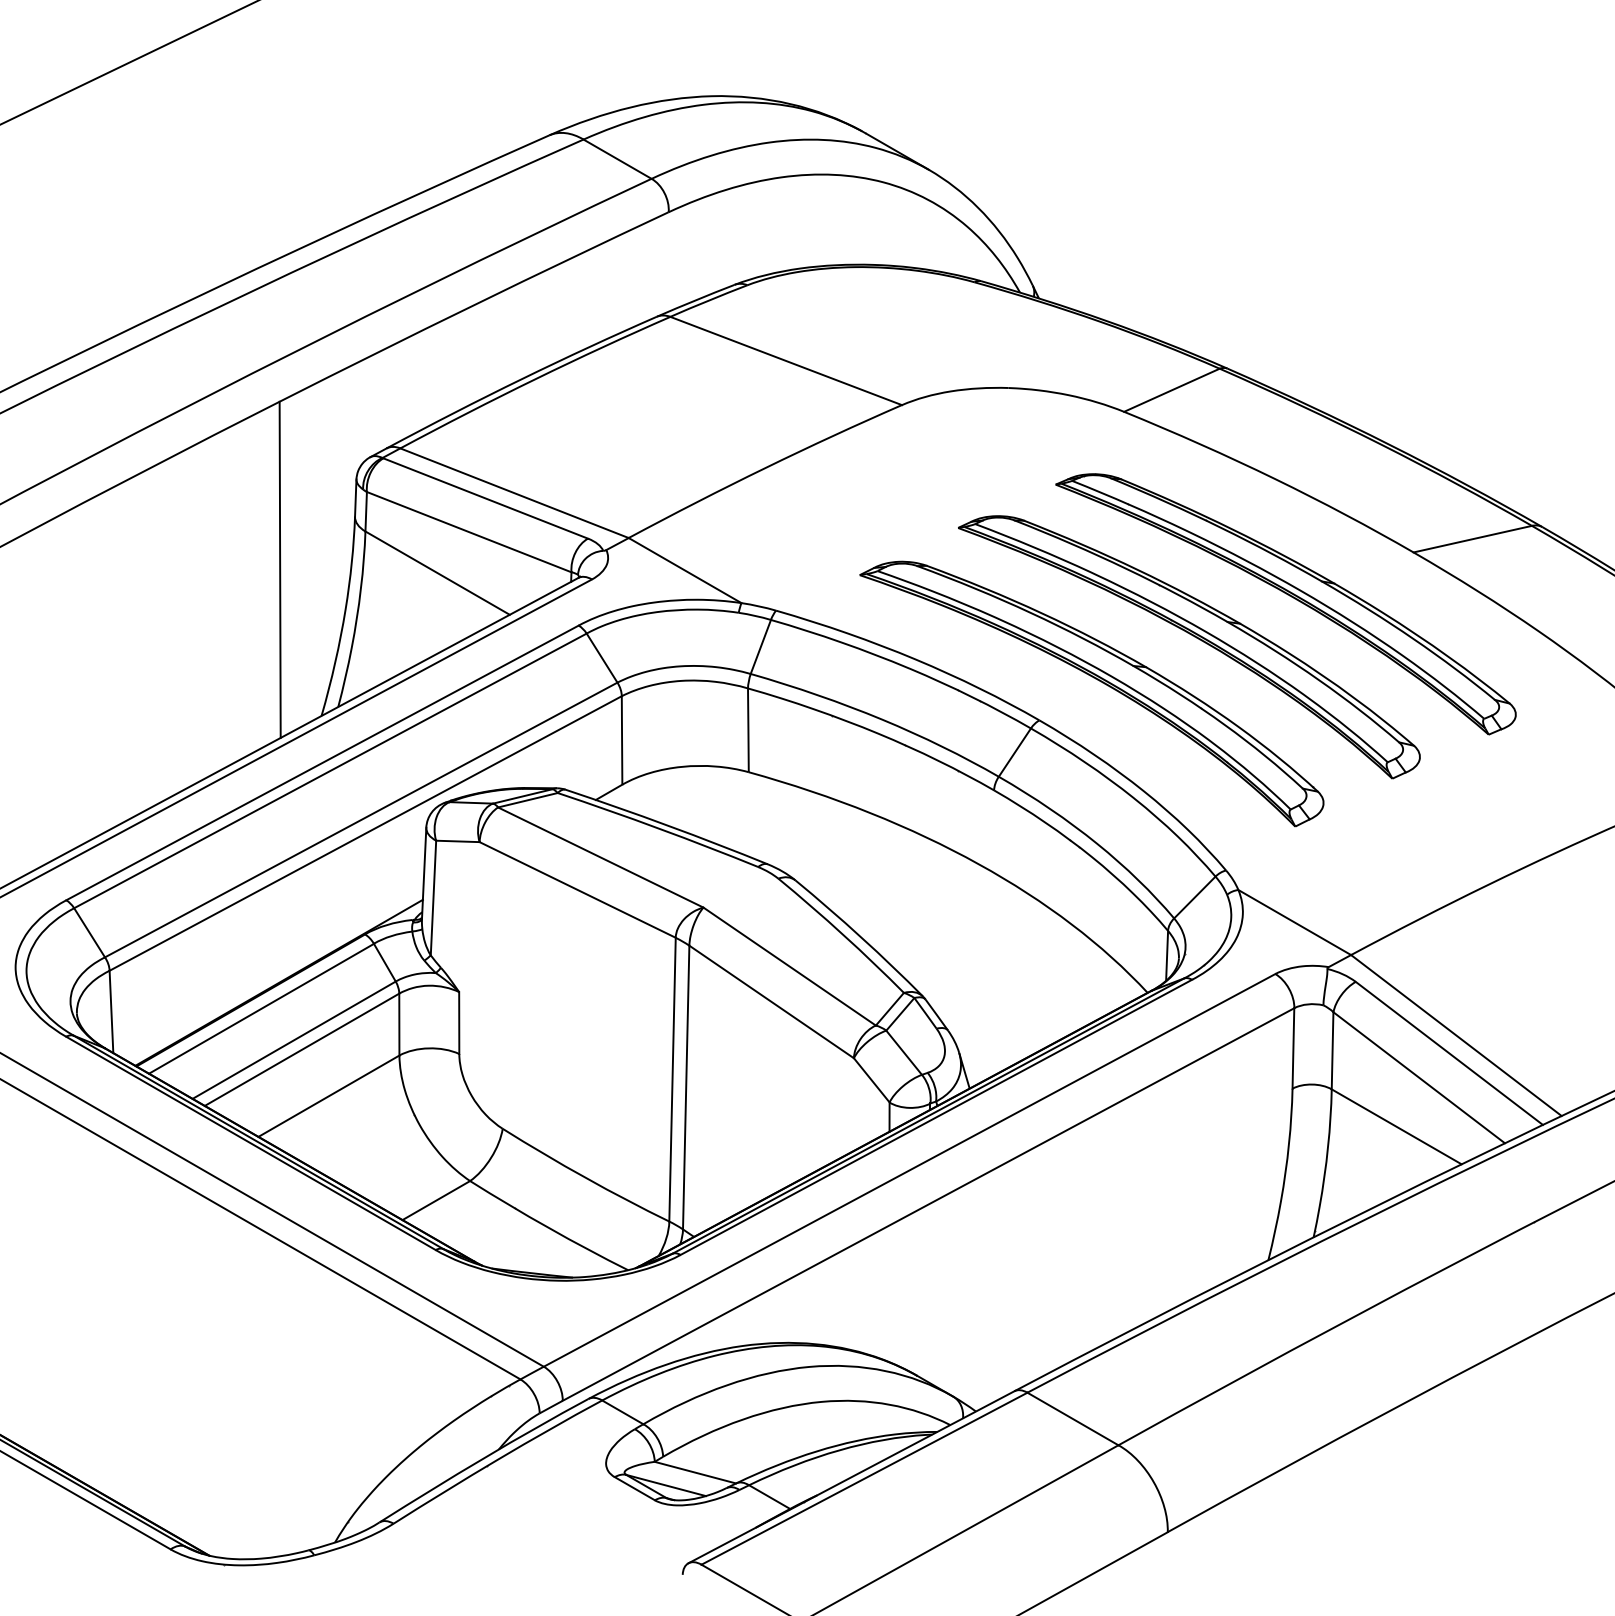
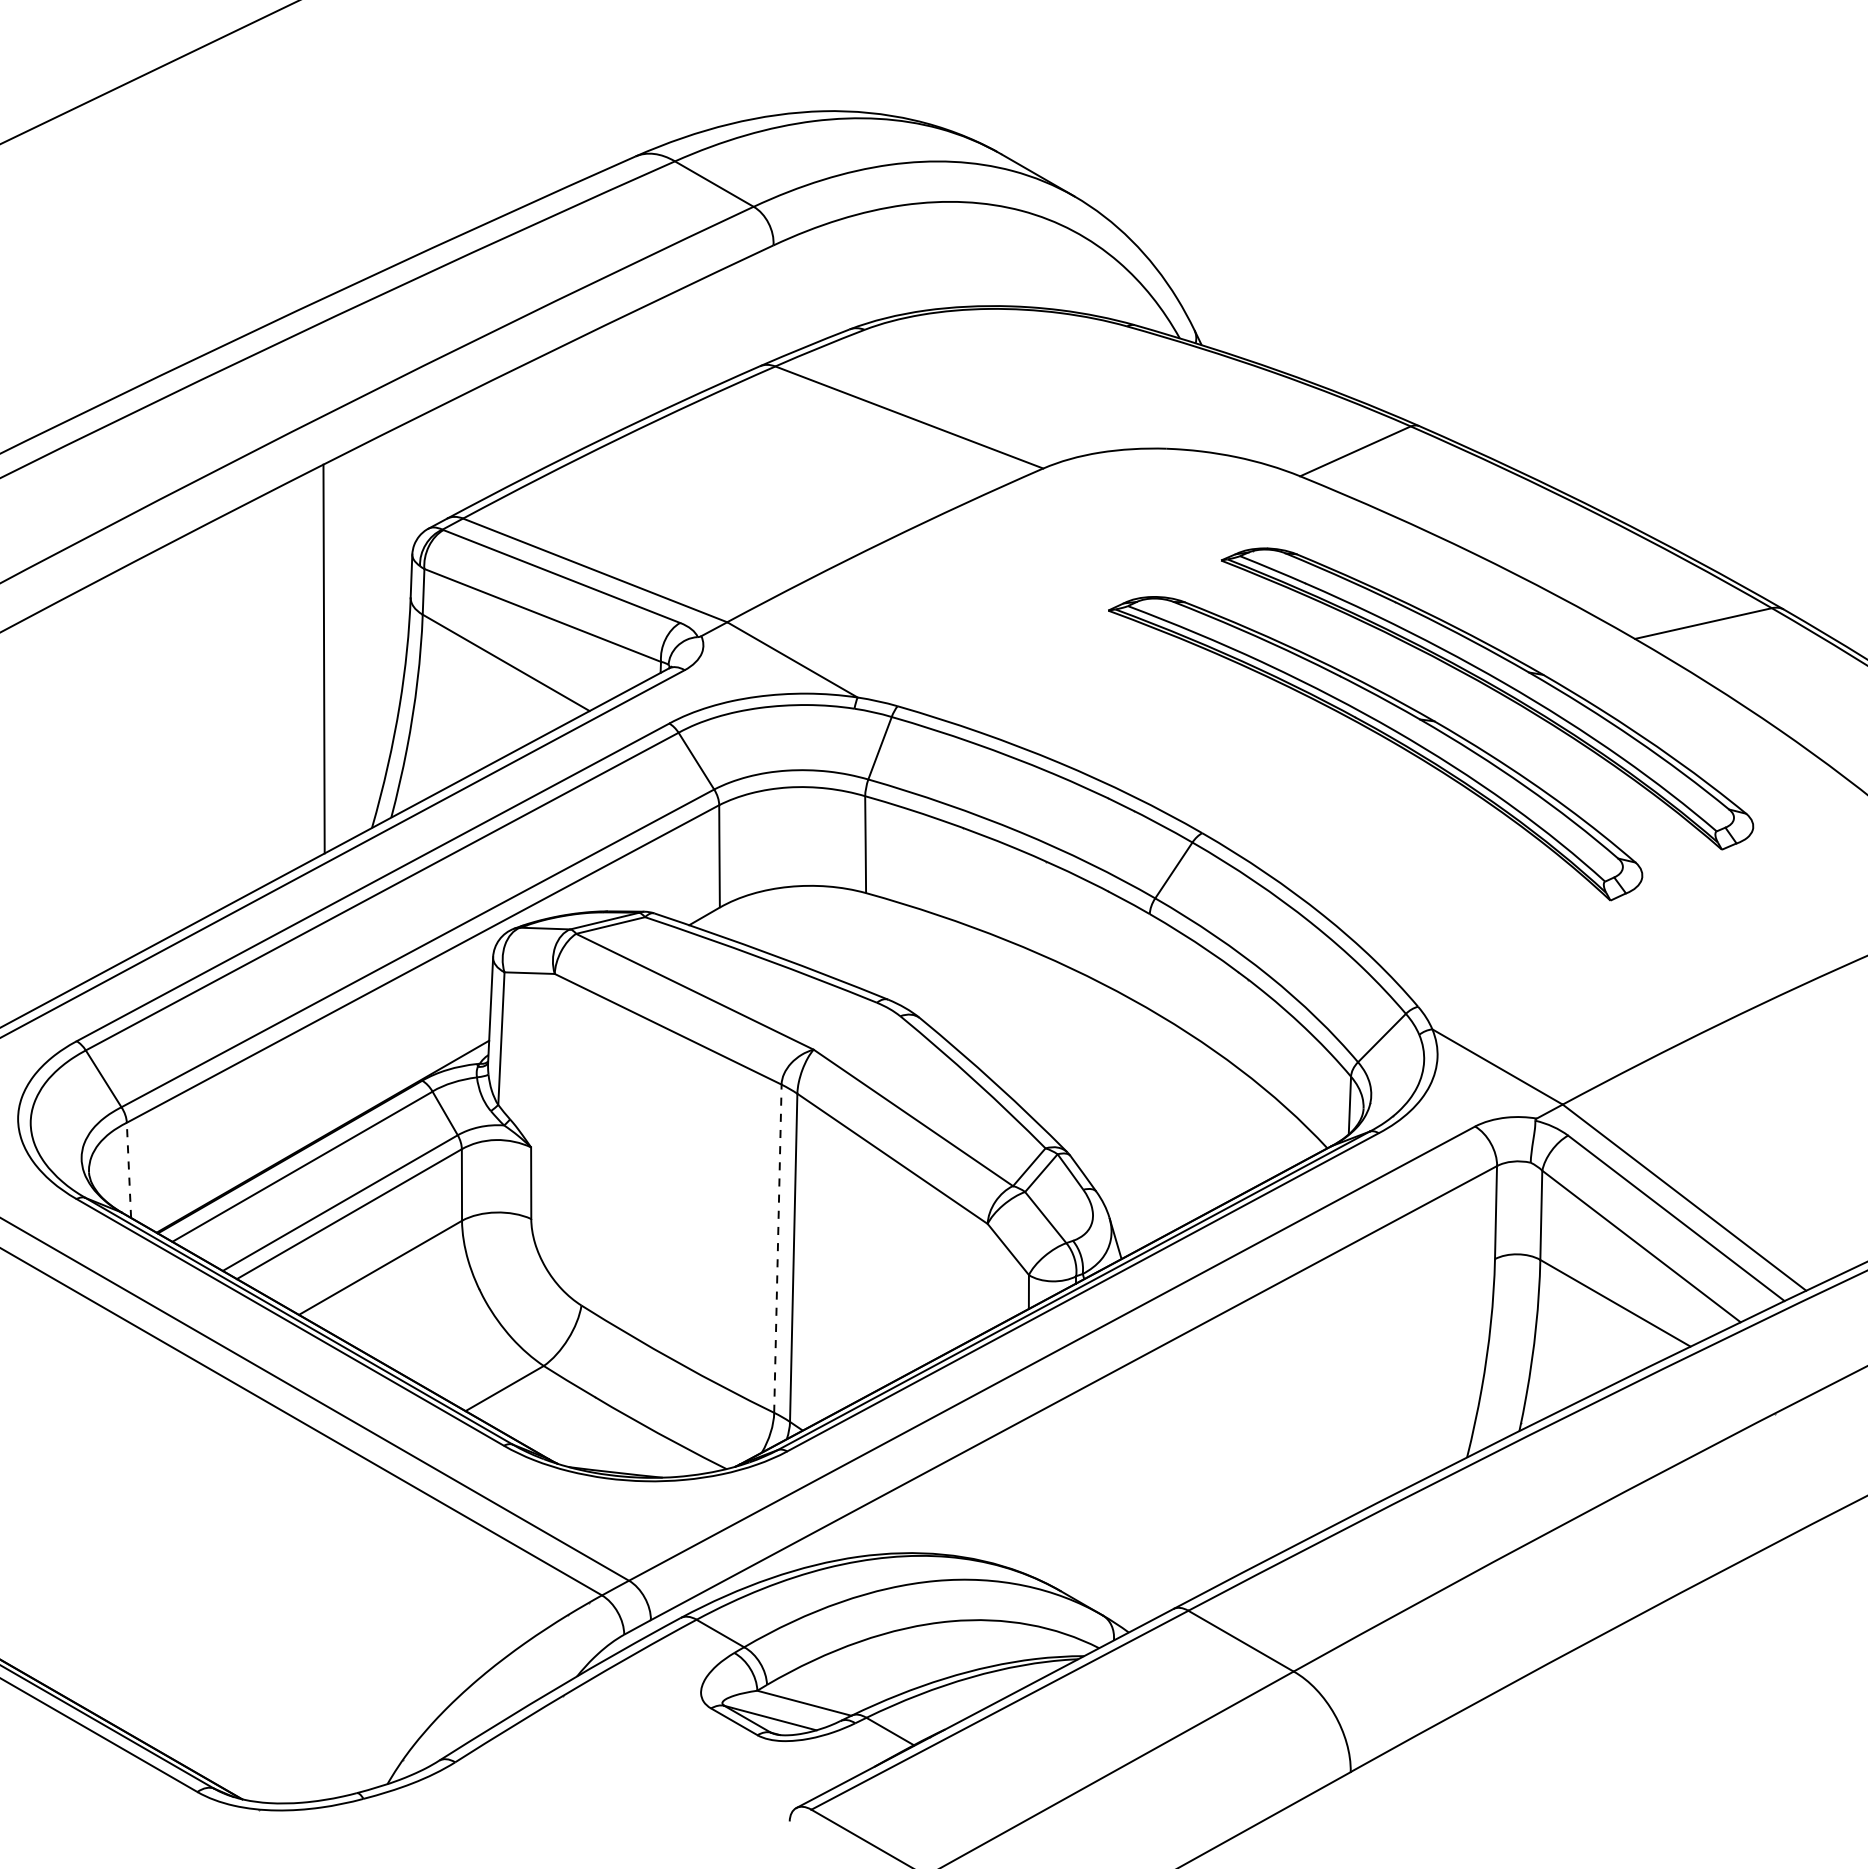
part: (1098, 680) -> (1270, 787), removed
line: (111, 1012) -> (128, 1170), solid -> dashed
line: (672, 1079) -> (777, 1248), solid -> dashed

